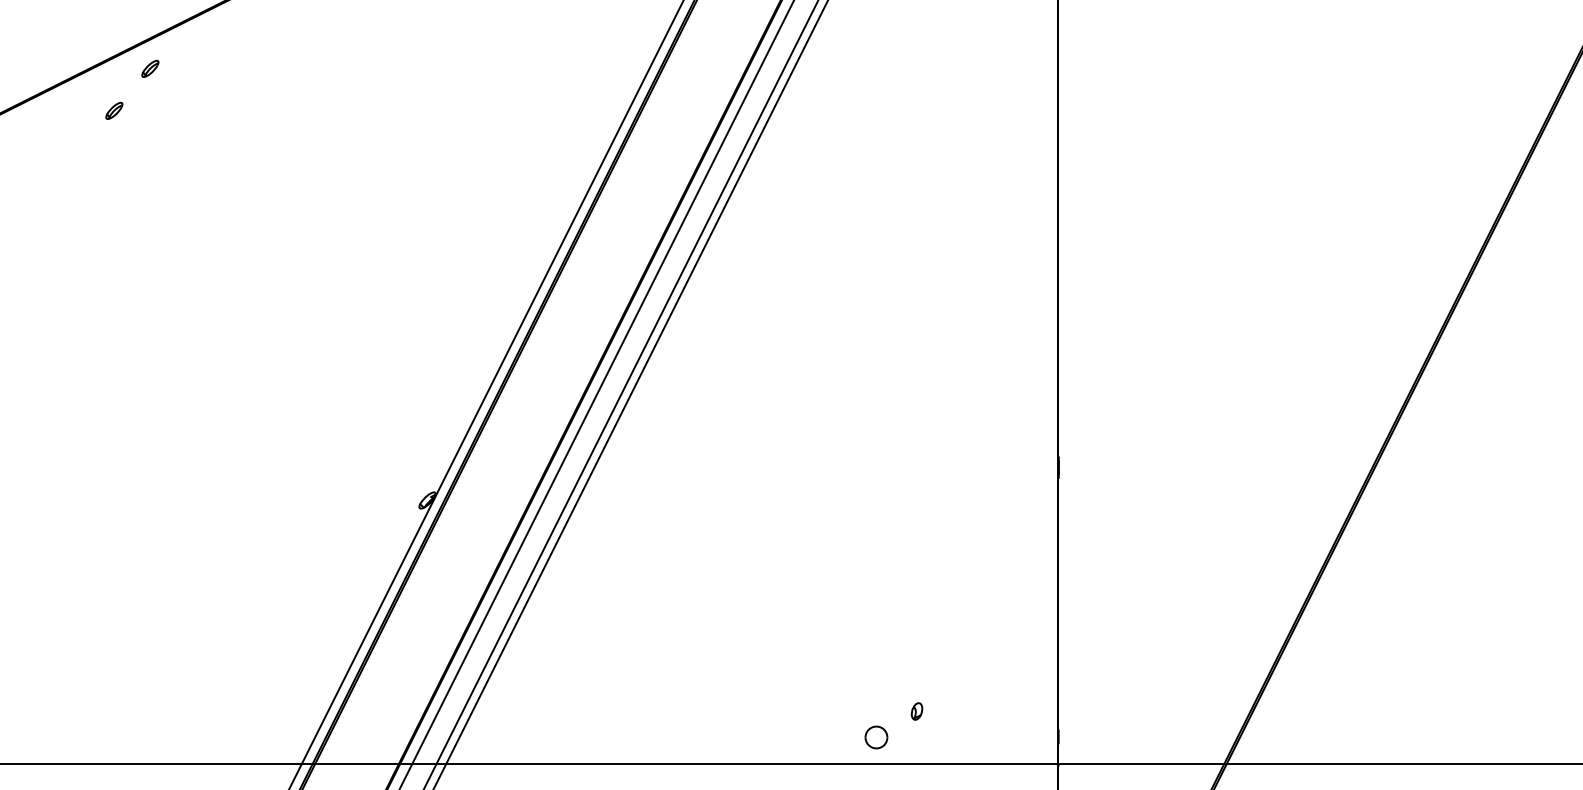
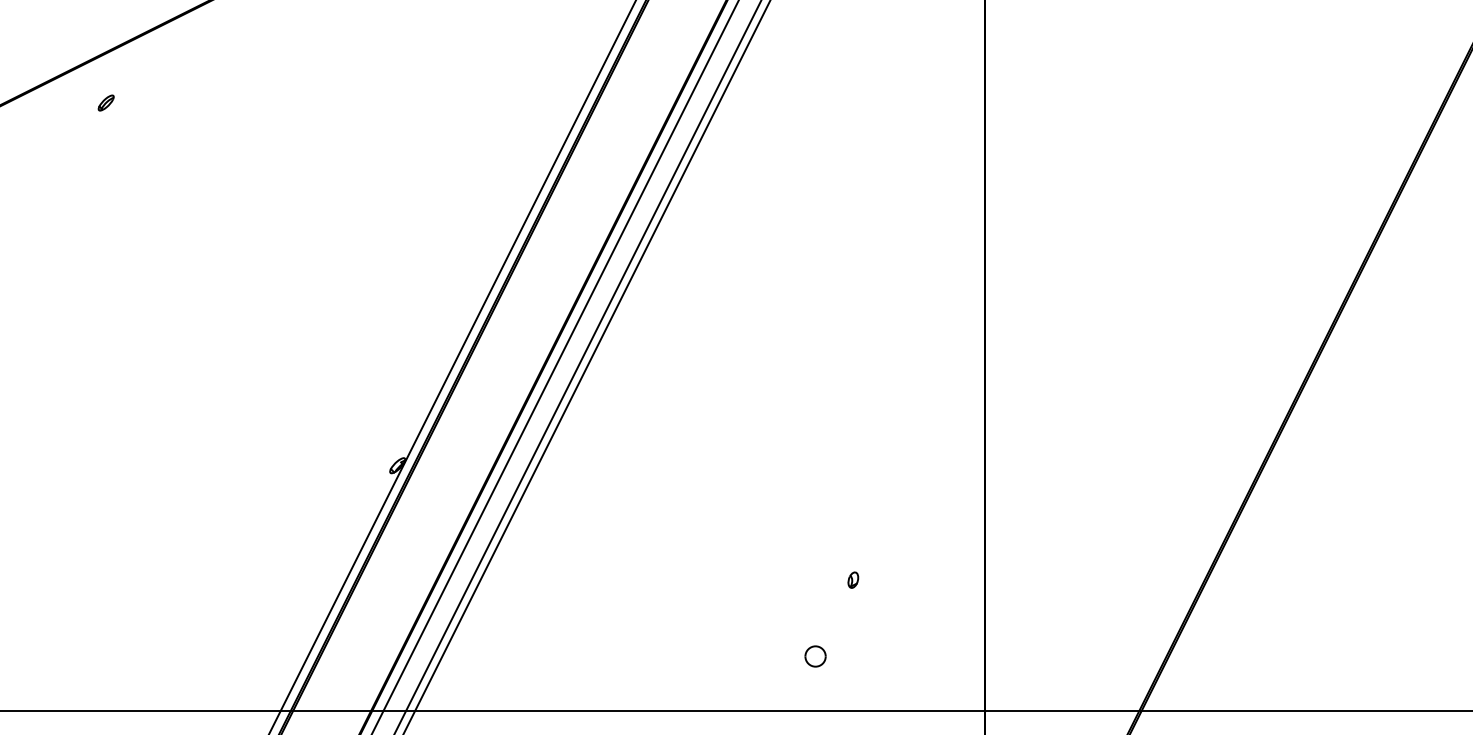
part: (150, 68) -> (139, 63), removed
part: (916, 711) -> (852, 580), moved
part: (876, 737) -> (815, 656), moved

